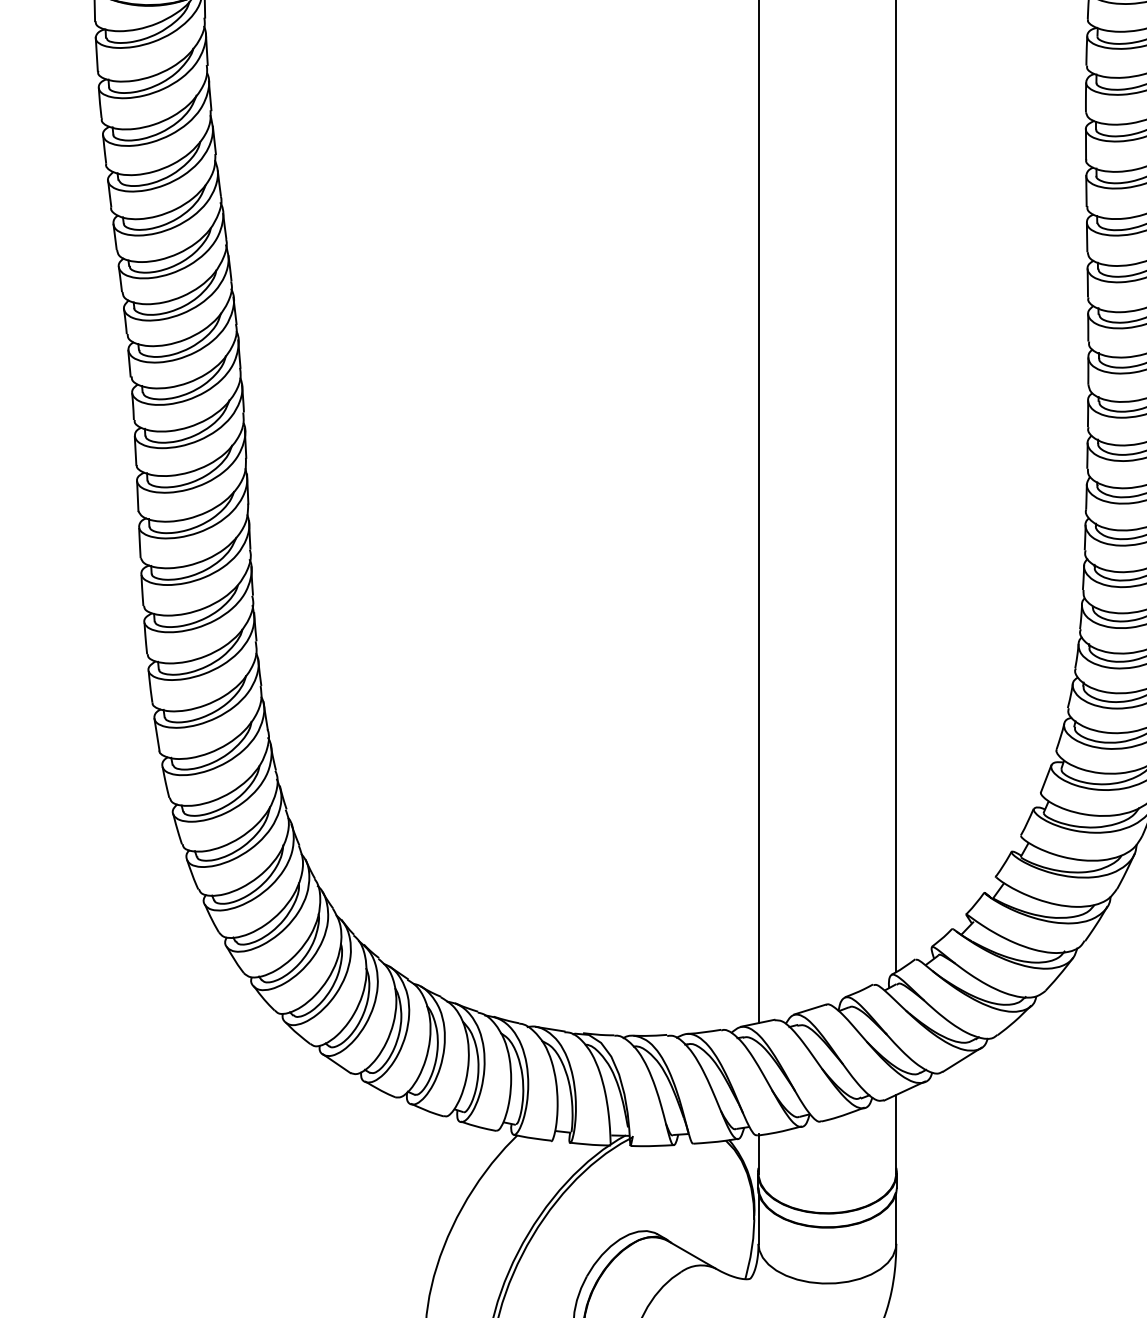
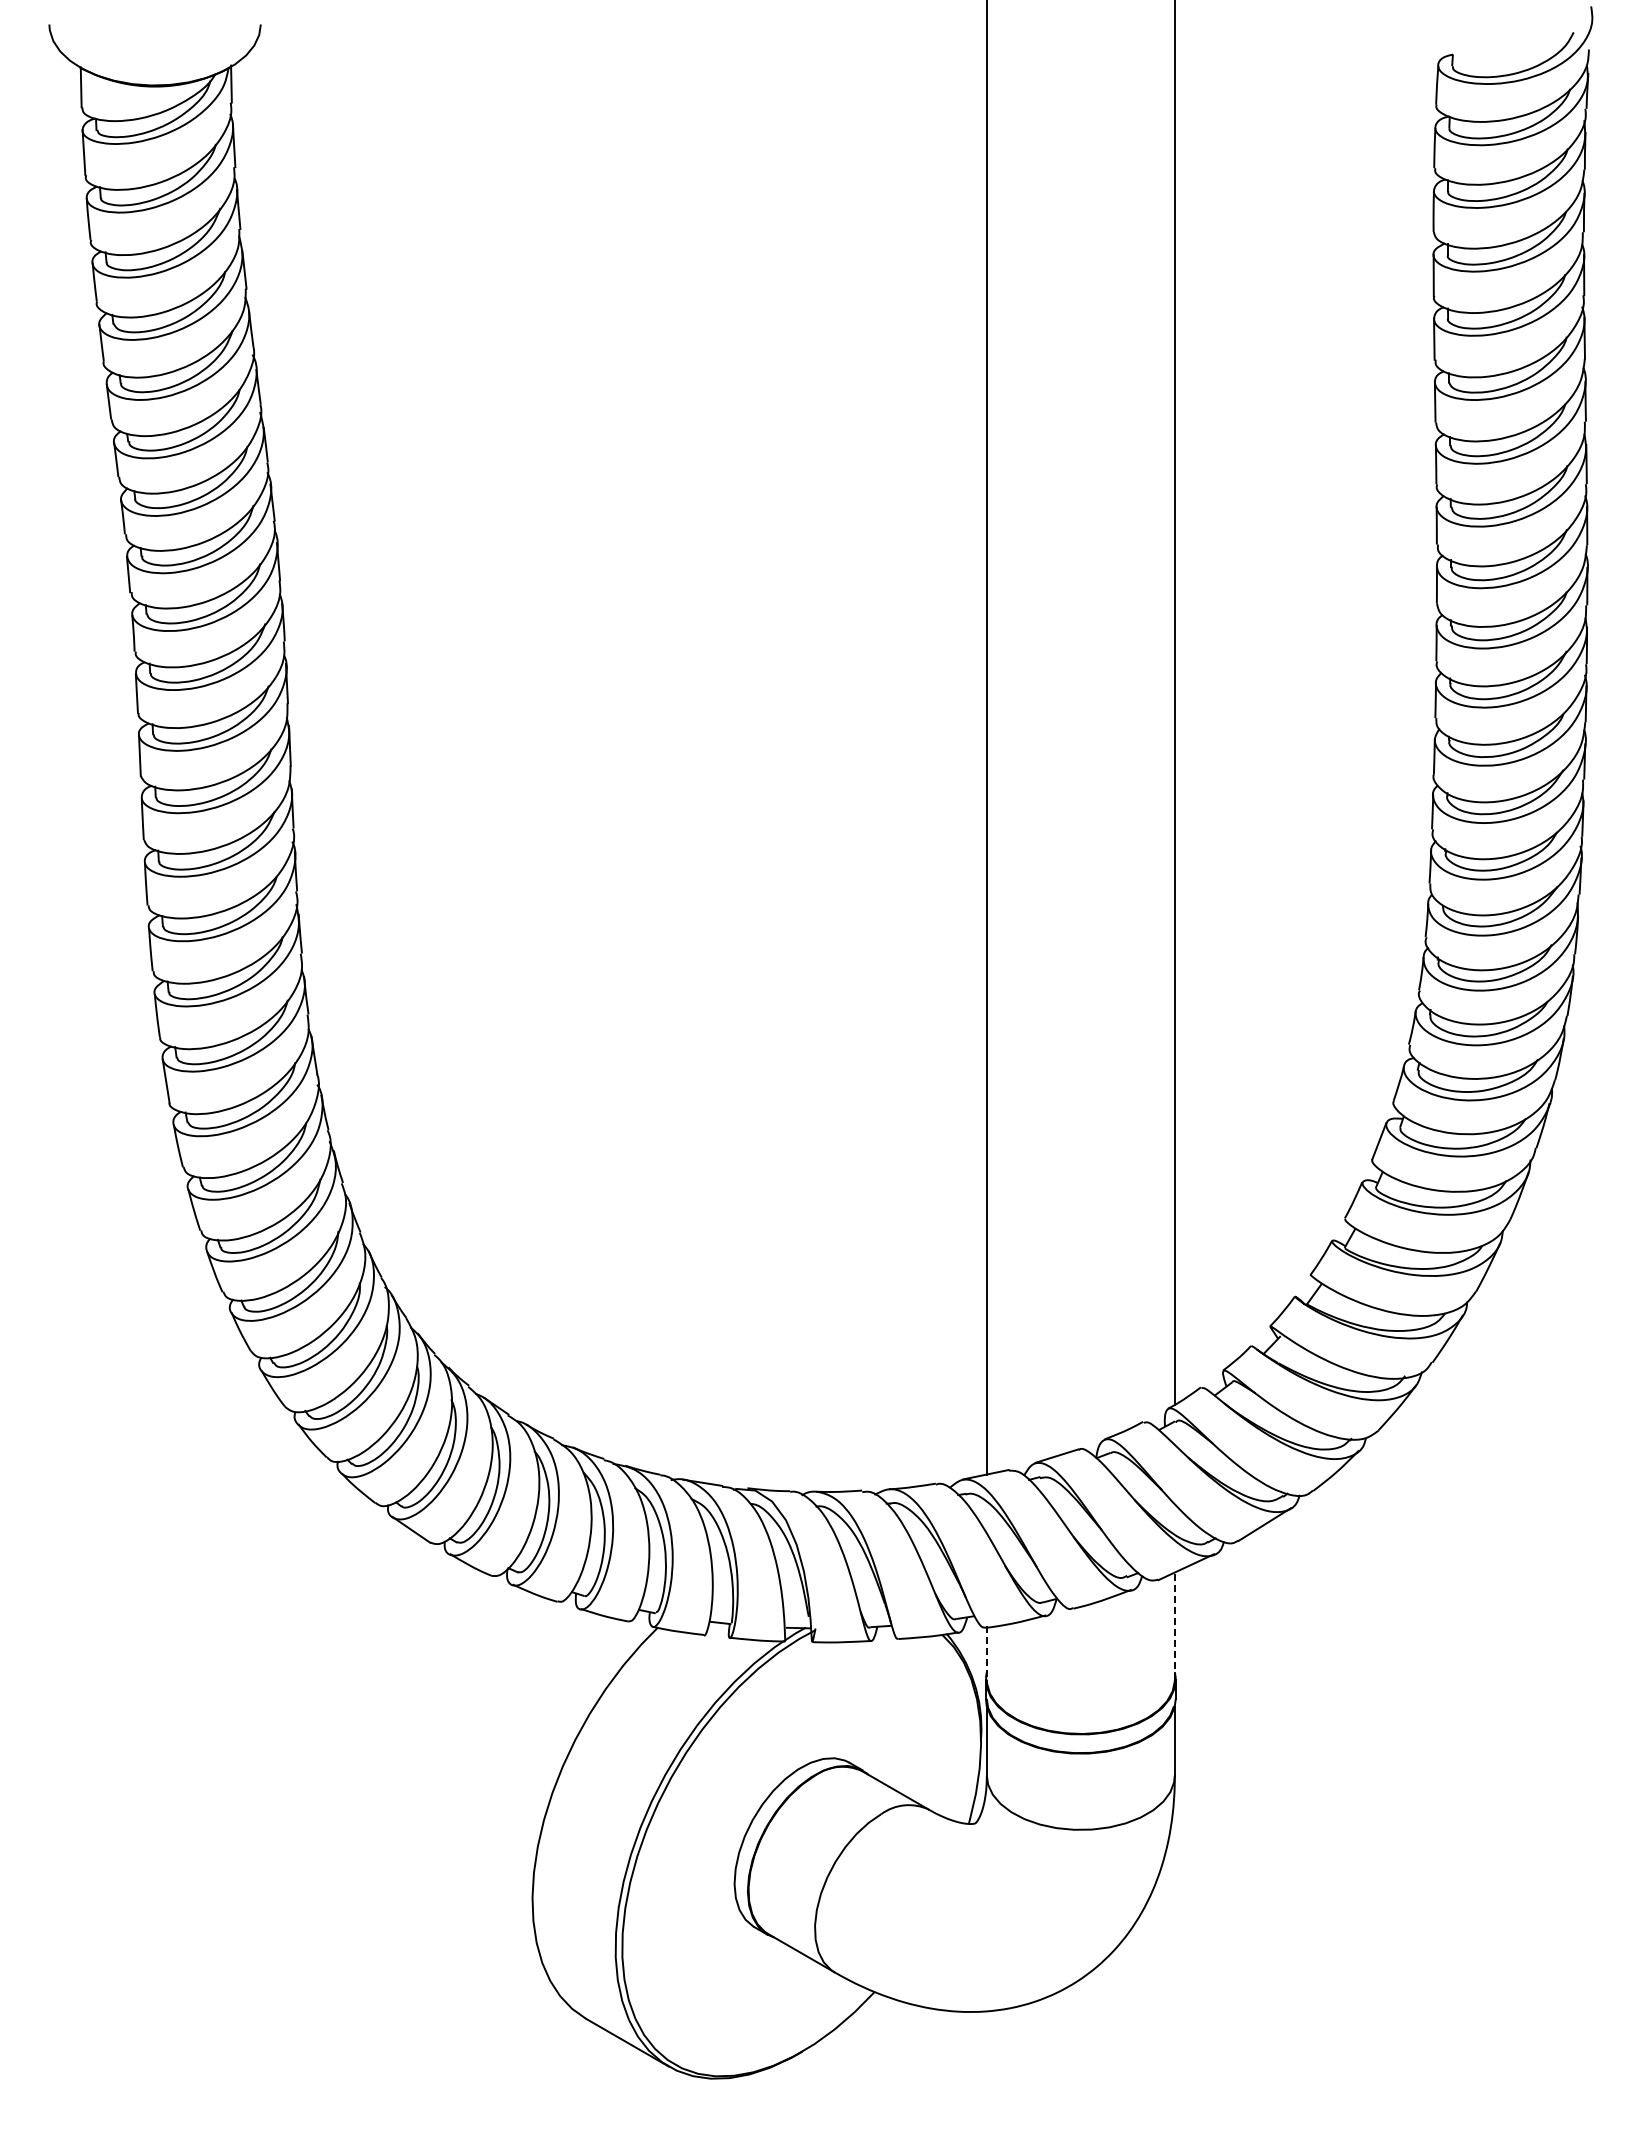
line: (896, 1134) -> (1174, 1626), solid -> dashed
line: (758, 1154) -> (986, 1653), solid -> dashed

